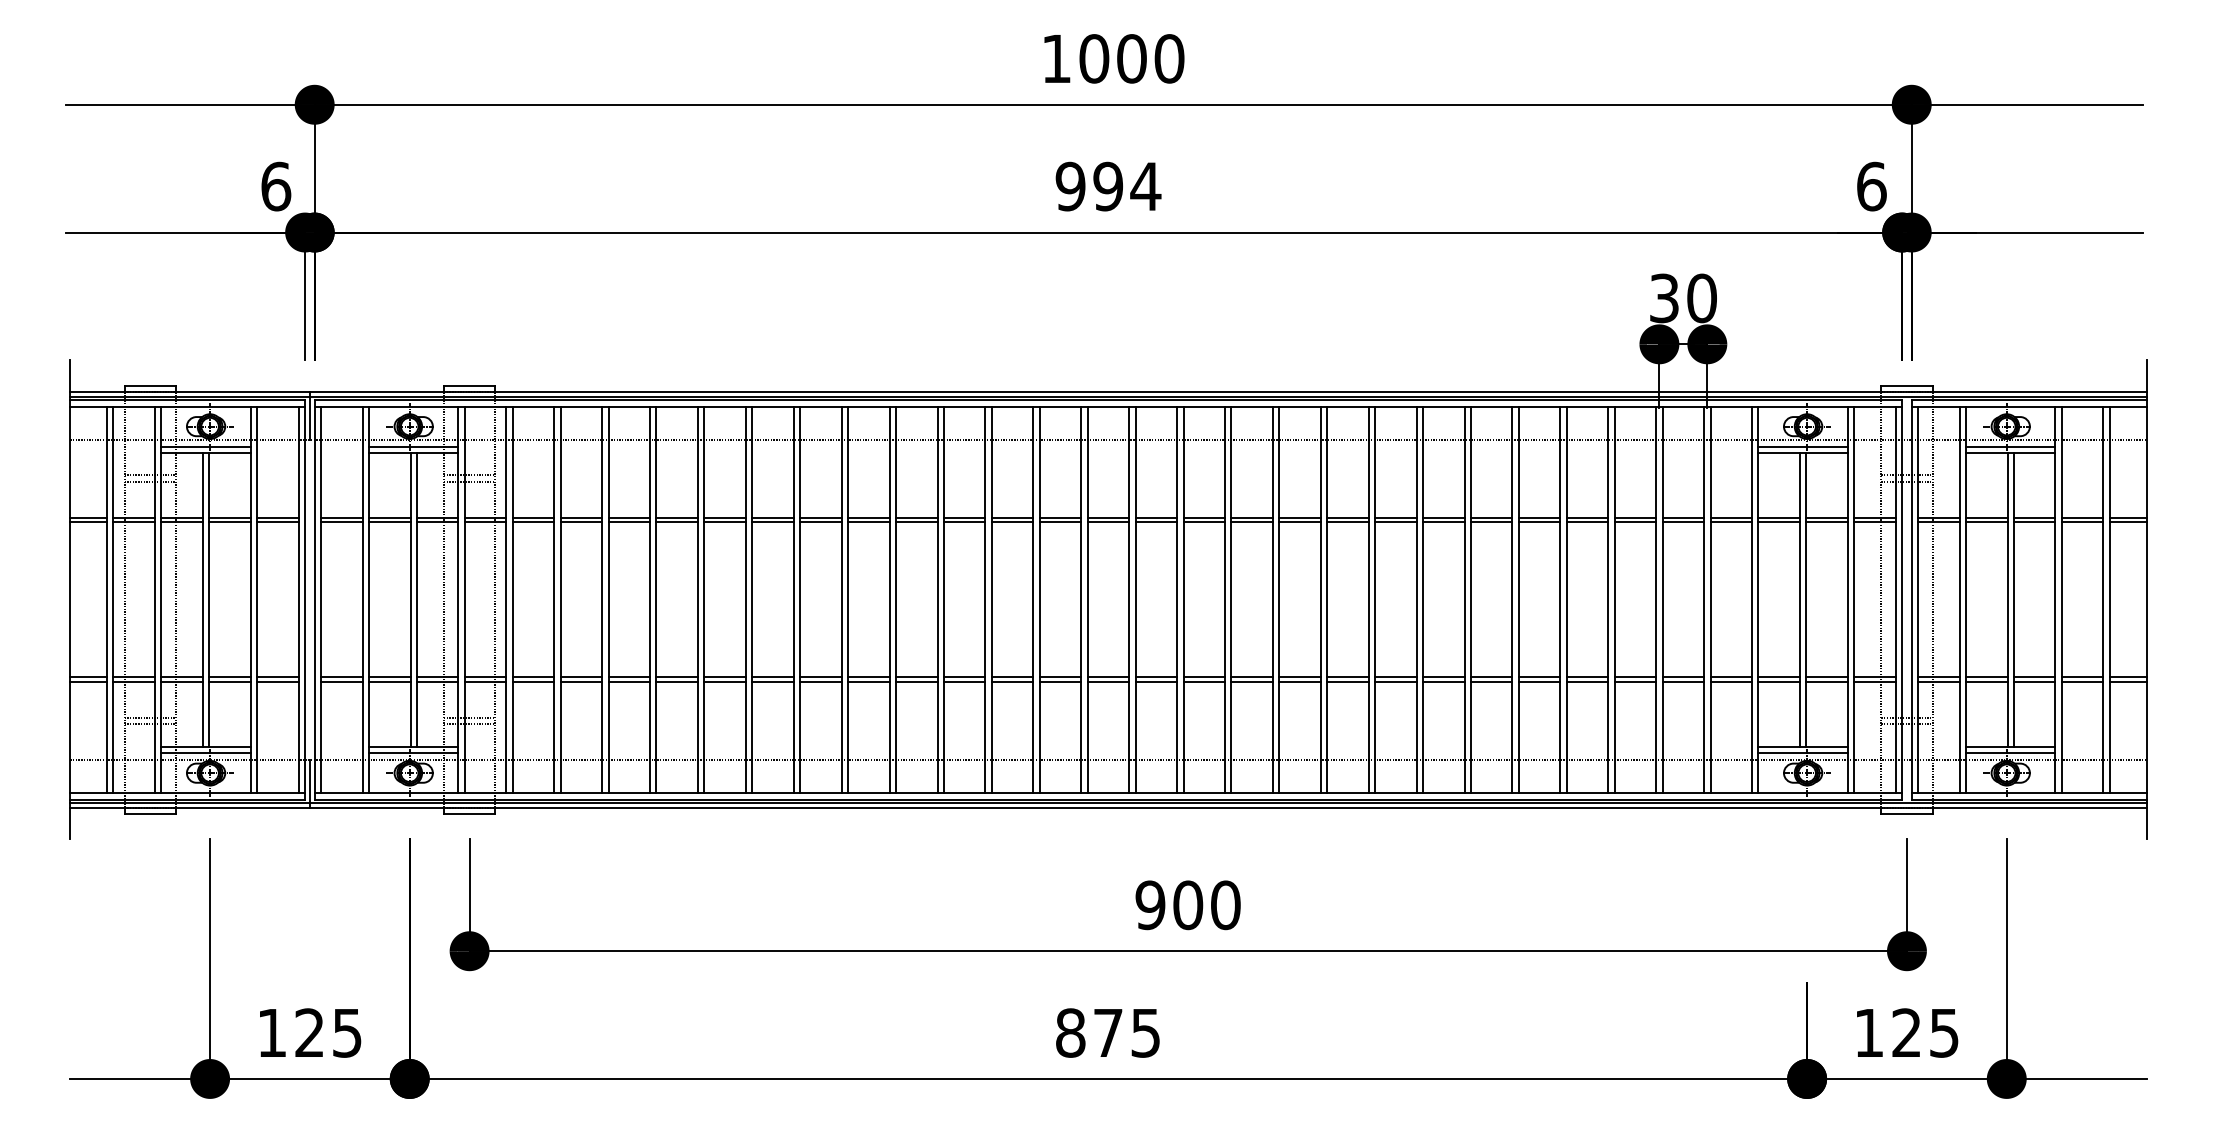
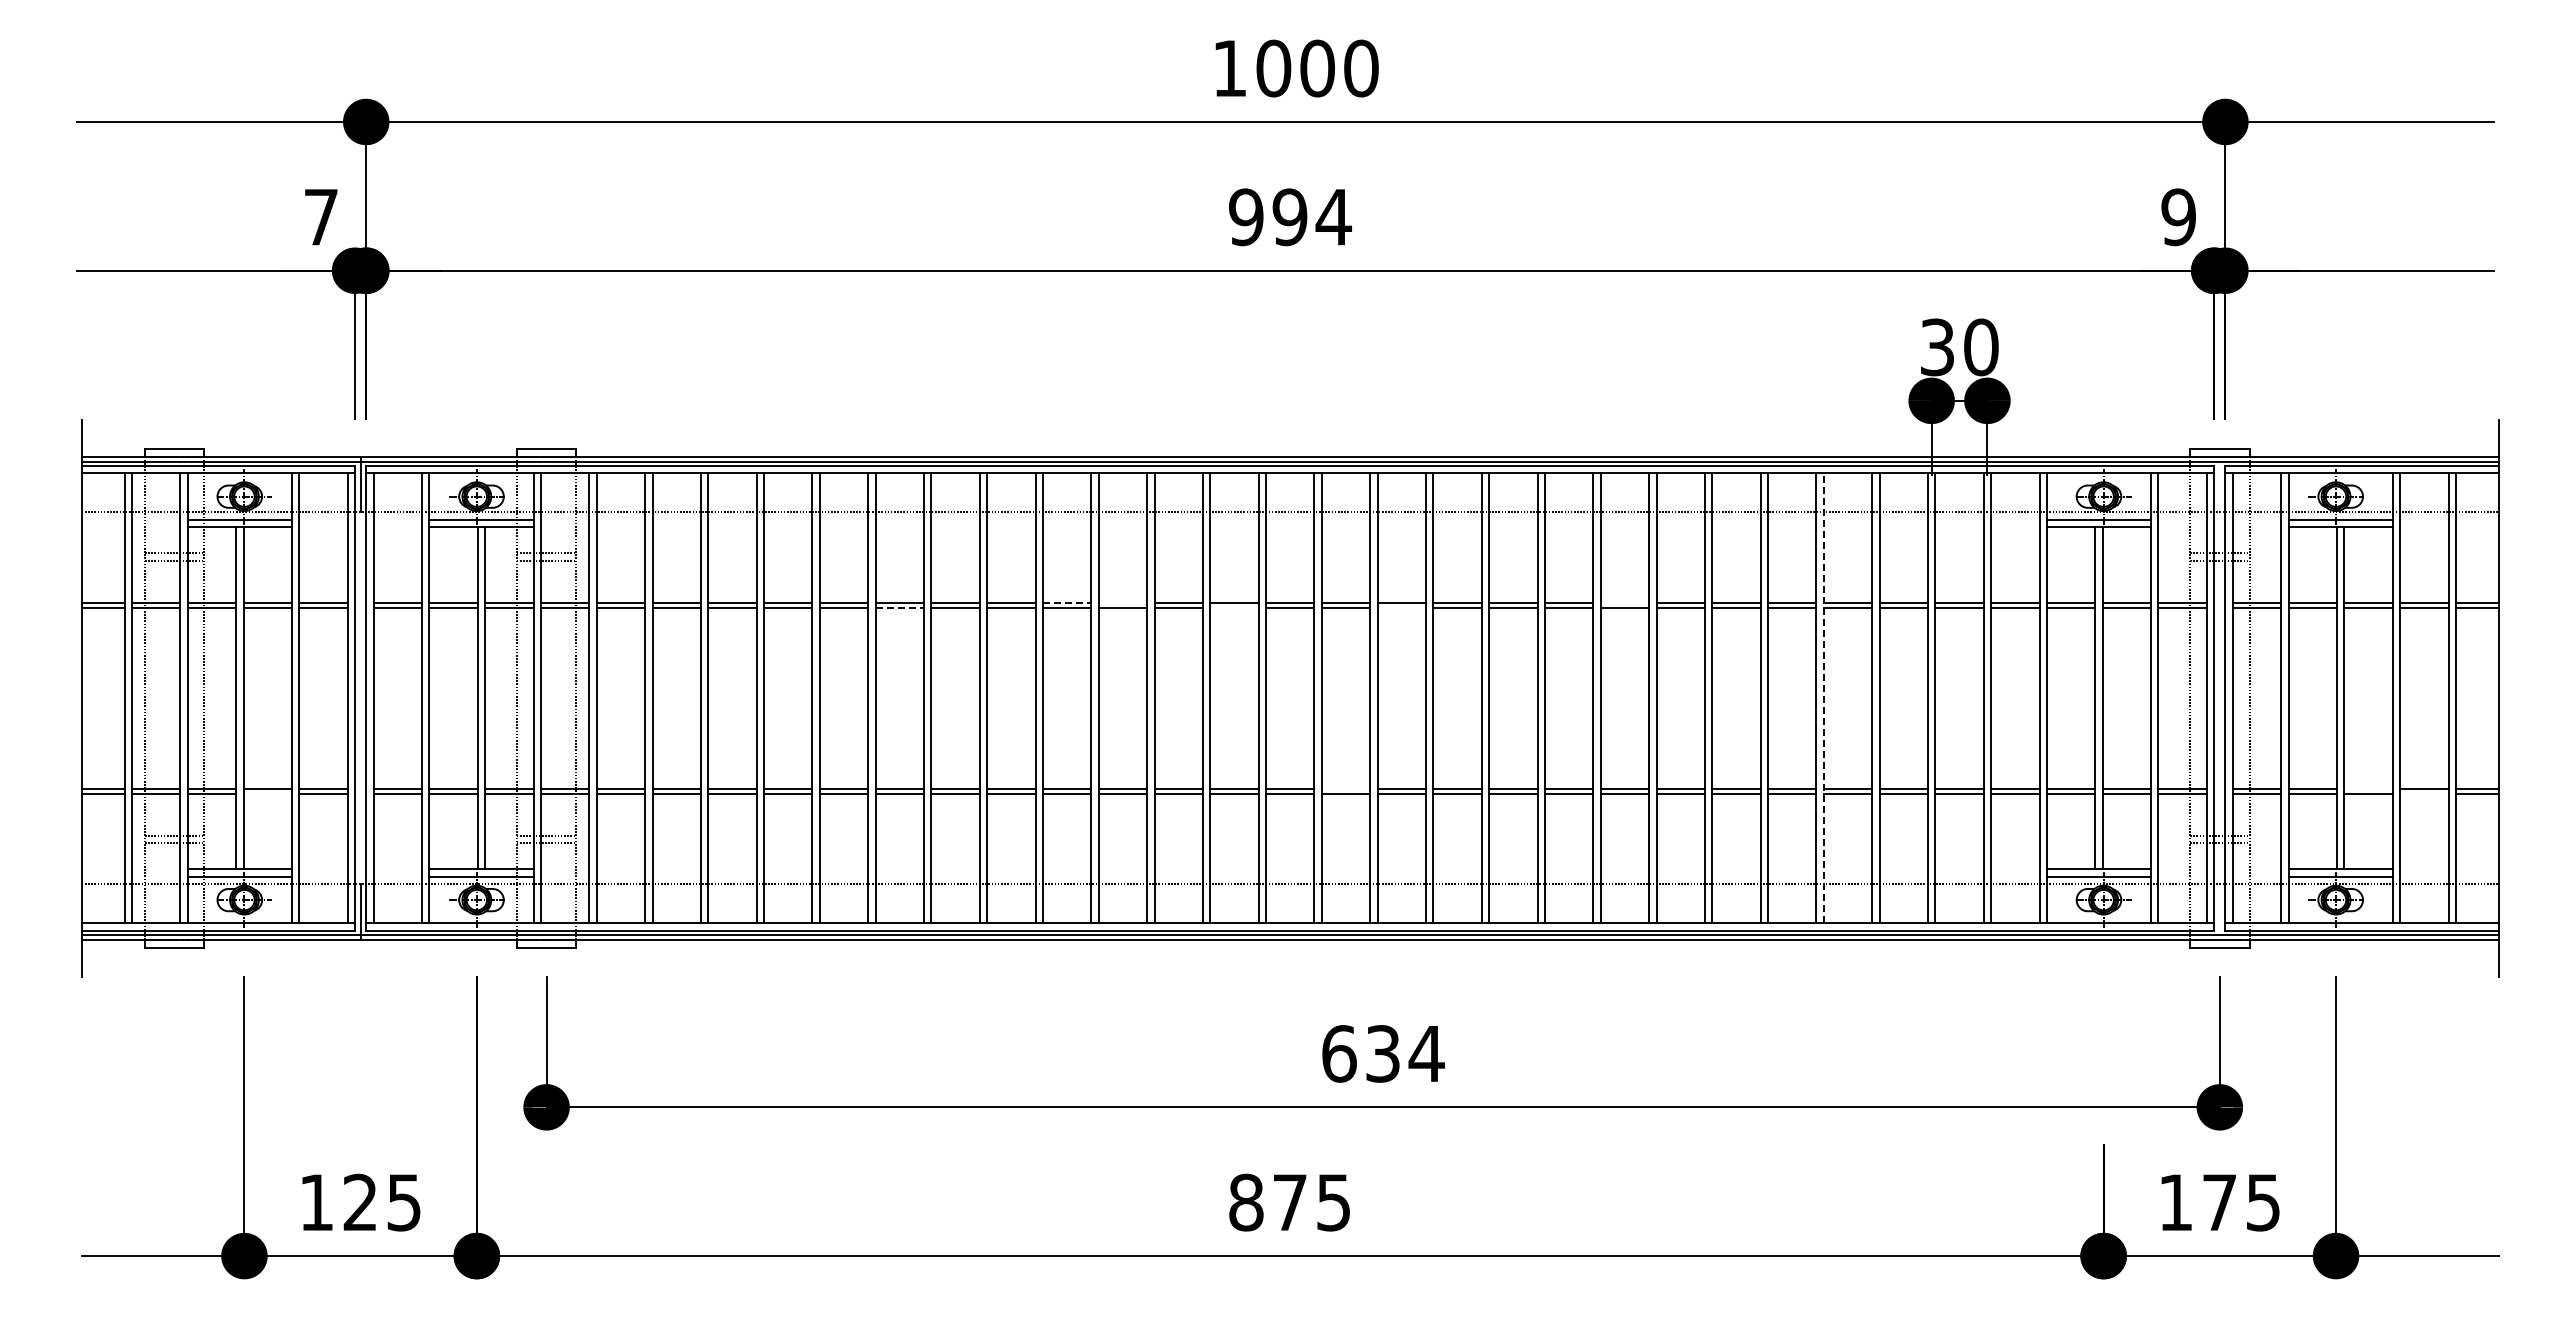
text: (276, 186) -> (321, 217), 6 -> 7
text: (1871, 186) -> (2178, 217), 6 -> 9
line: (917, 517) -> (1067, 602), solid -> dashed
line: (964, 517) -> (1122, 602), removed
line: (1395, 517) -> (1624, 602), removed
line: (773, 522) -> (900, 608), solid -> dashed
line: (1060, 522) -> (1234, 608), removed
line: (1203, 522) -> (1401, 608), removed
line: (1566, 600) -> (1823, 698), solid -> dashed
line: (1155, 677) -> (1345, 788), removed
line: (2034, 677) -> (2368, 788), removed
line: (229, 682) -> (267, 794), removed
line: (2082, 682) -> (2424, 794), removed
text: (1187, 904) -> (1382, 1053), 900 -> 634
text: (1906, 1032) -> (2219, 1201), 125 -> 175

